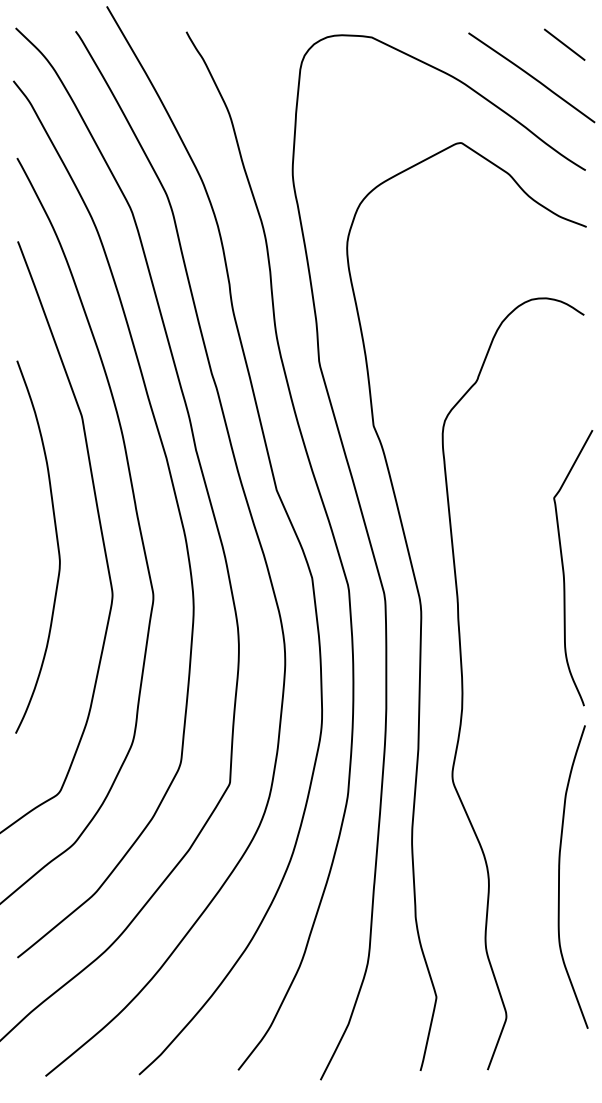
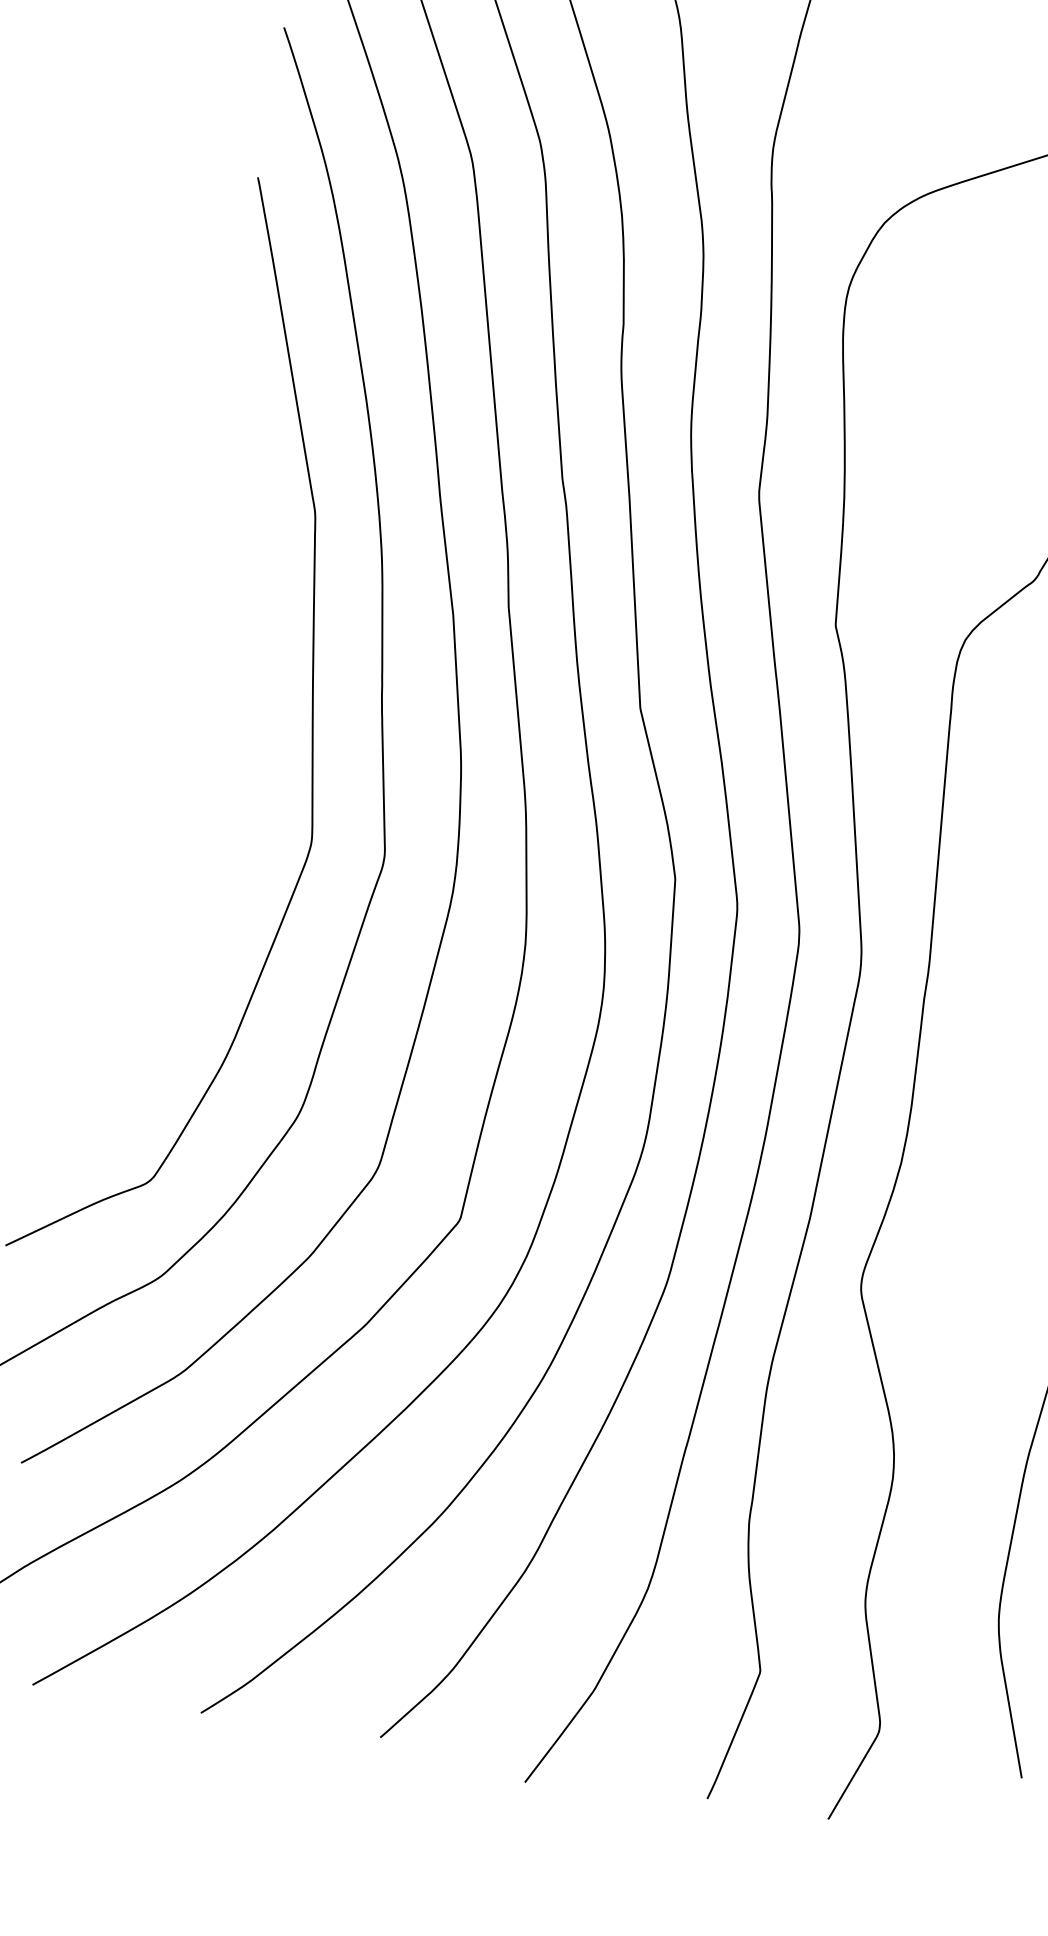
curve: (56, 542) -> (228, 730), removed

